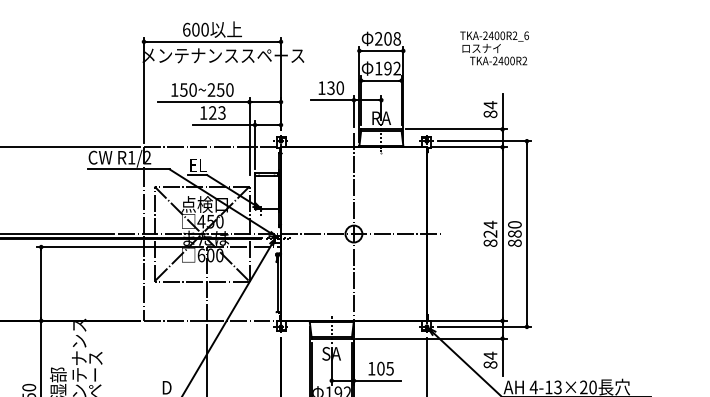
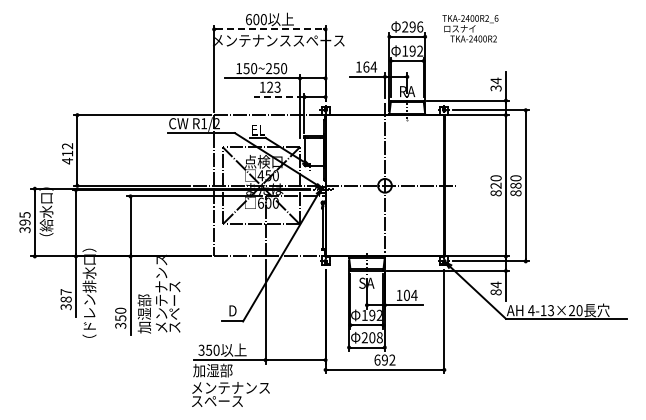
text: (392, 38) -> (416, 26), 208 -> 296
line: (212, 41) -> (269, 29), solid -> dashed
text: (494, 48) -> (470, 28), moved
text: (336, 87) -> (370, 66), 130 -> 164
text: (489, 114) -> (495, 88), 84 -> 34
line: (223, 125) -> (278, 97), solid -> dashed
text: (489, 225) -> (495, 178), 824 -> 820
text: (390, 368) -> (414, 295), 105 -> 104

